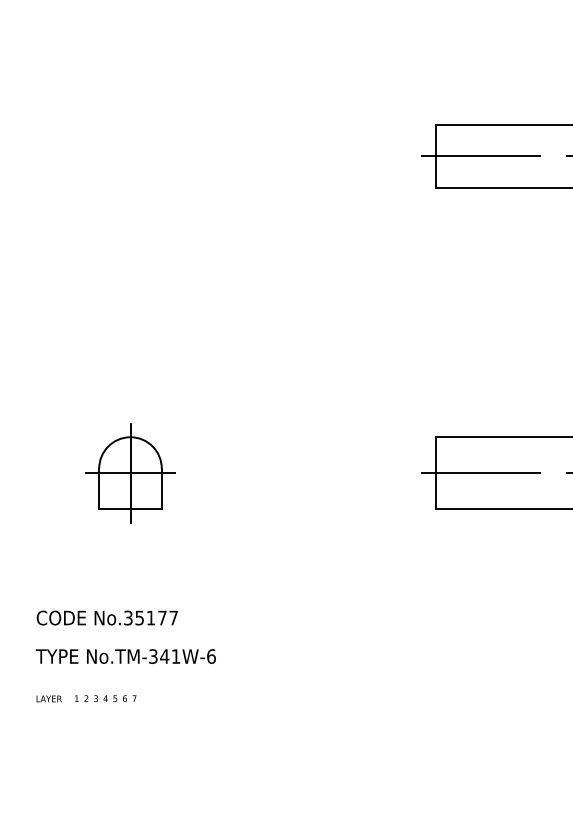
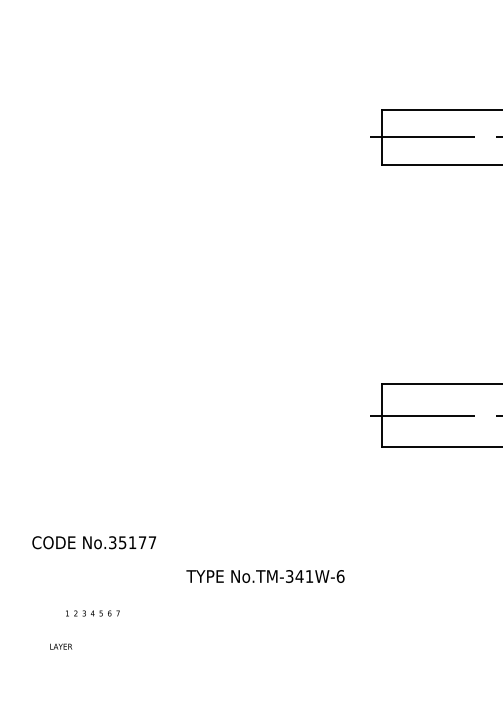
part: (130, 473) -> (114, 415), removed
text: (125, 656) -> (265, 576), moved
text: (49, 698) -> (61, 646), moved

